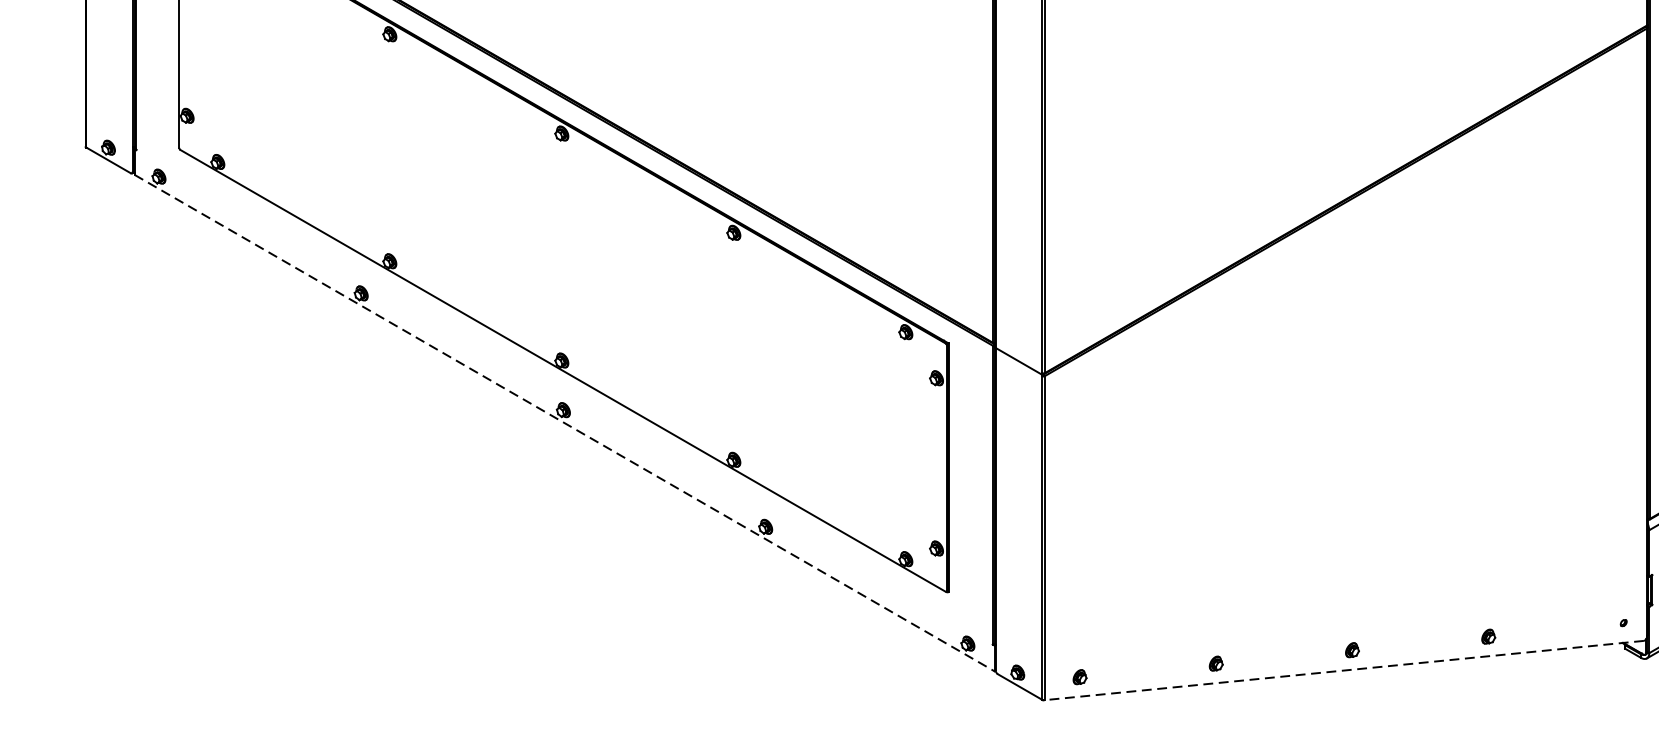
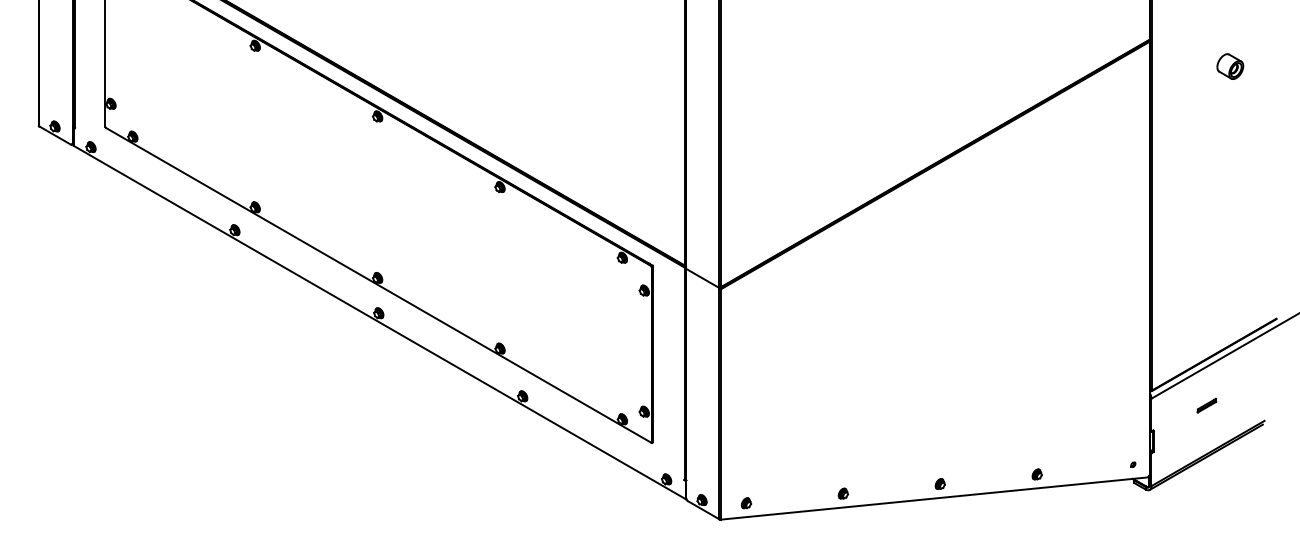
line: (565, 423) -> (380, 322), dashed -> solid
line: (1342, 670) -> (933, 498), dashed -> solid

